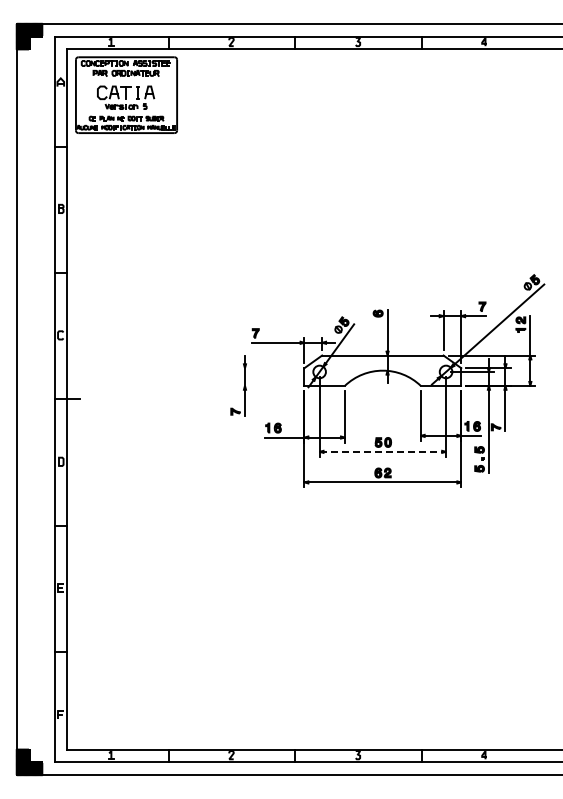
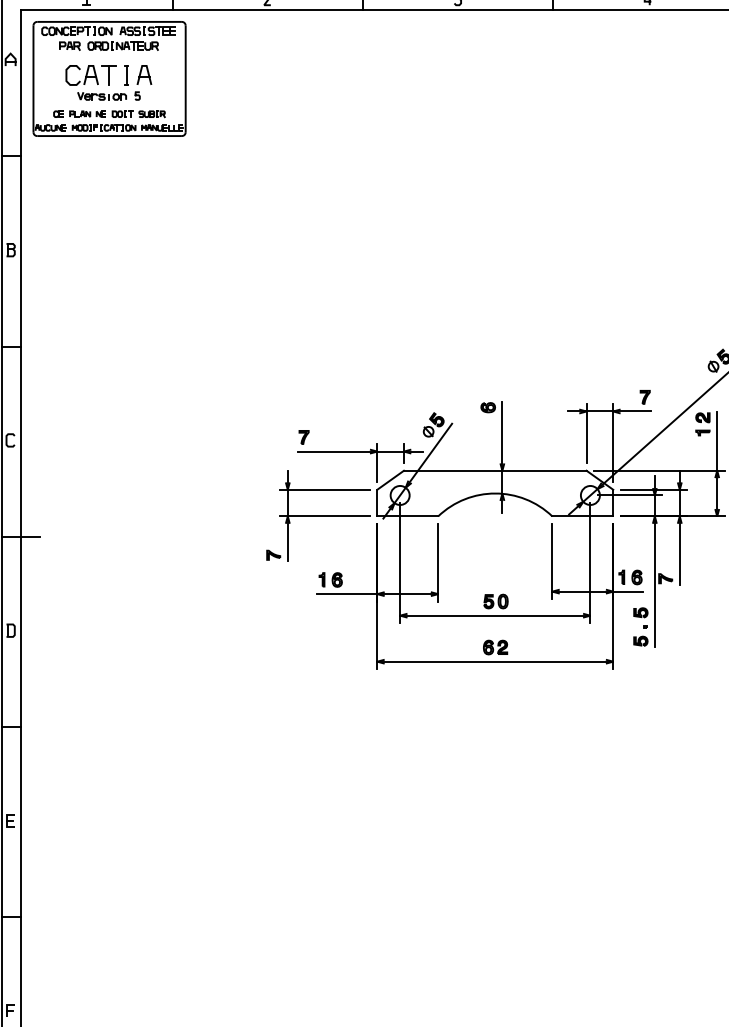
line: (269, 368) -> (324, 490), added
line: (269, 385) -> (324, 515), added
line: (383, 451) -> (496, 615), dashed -> solid

